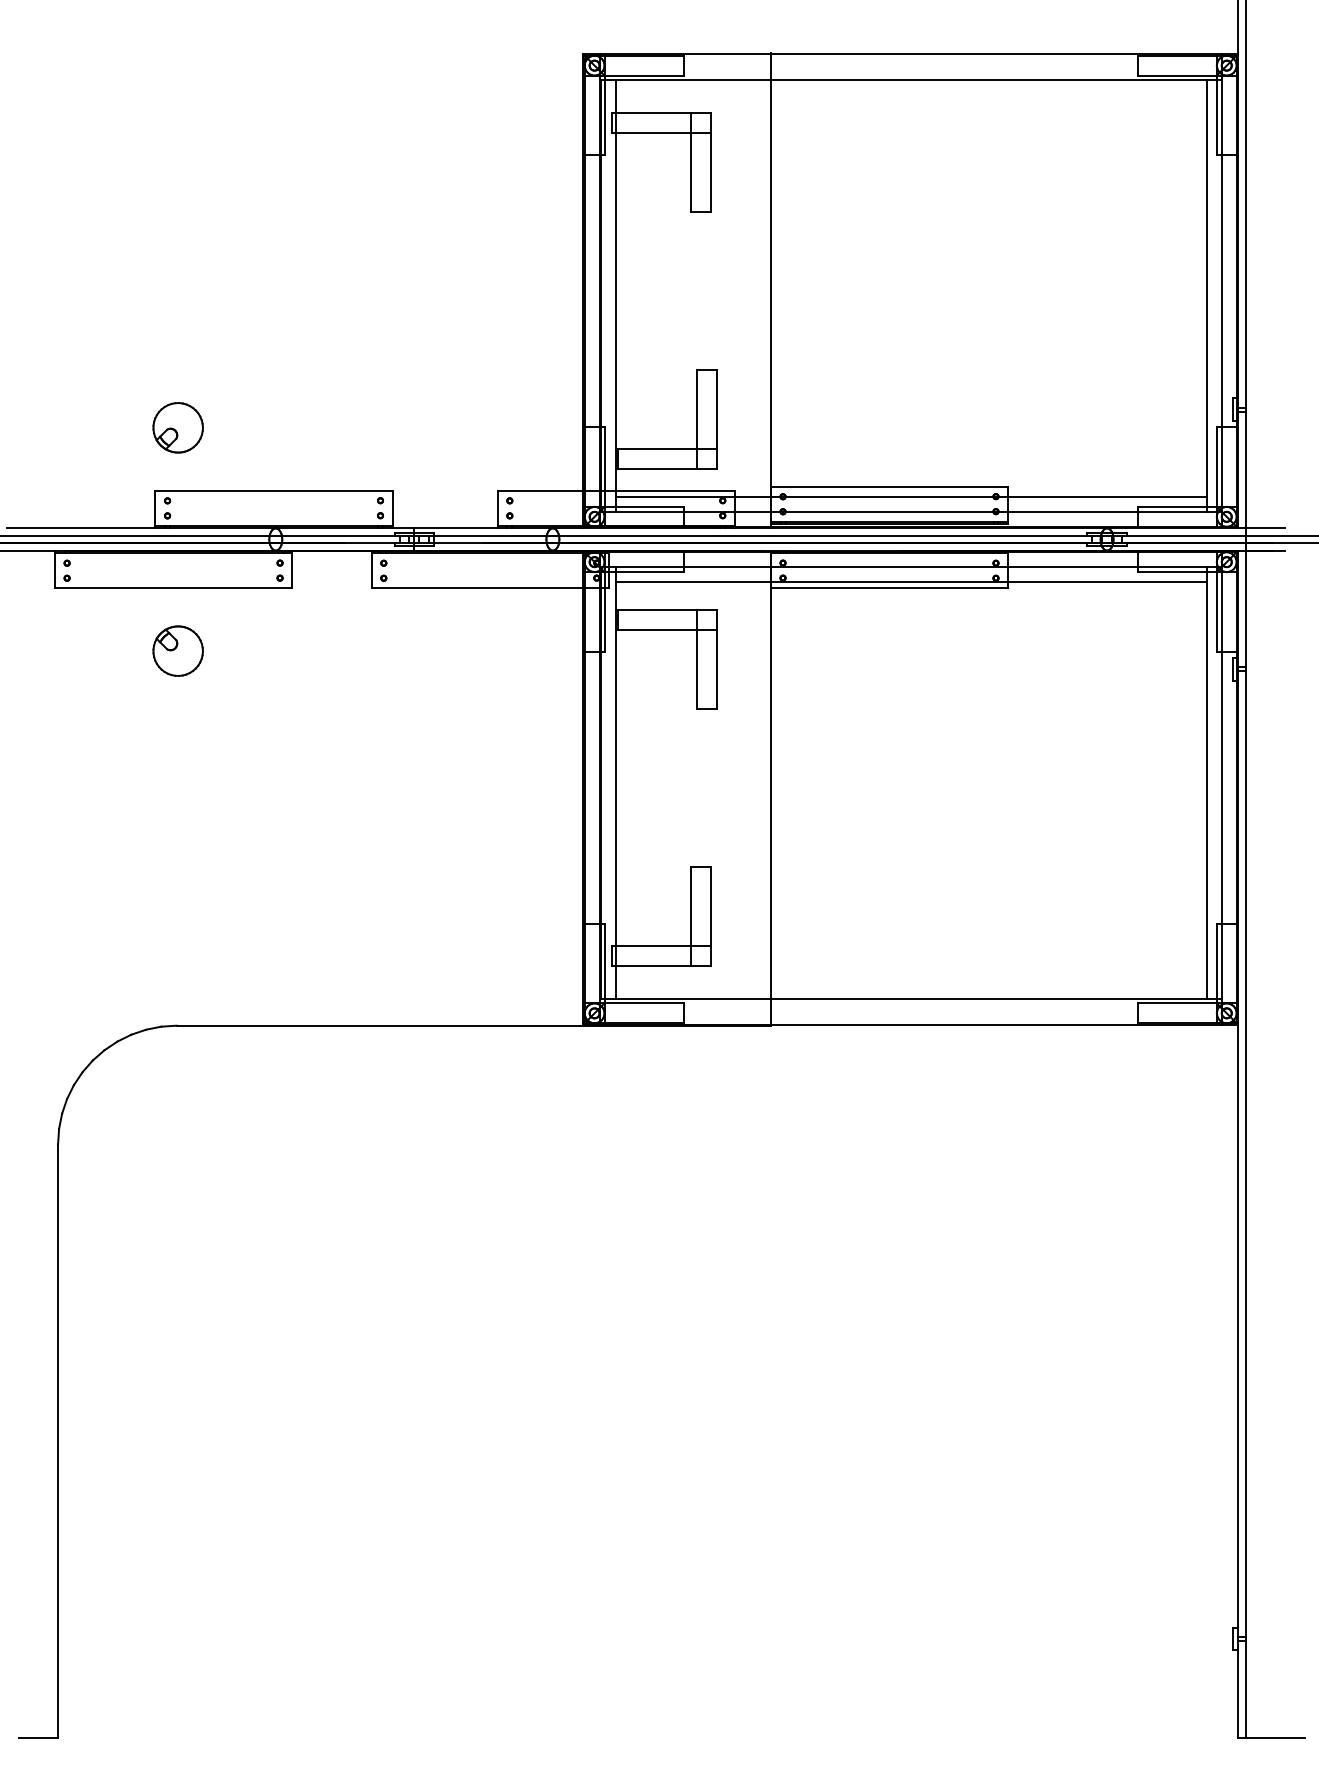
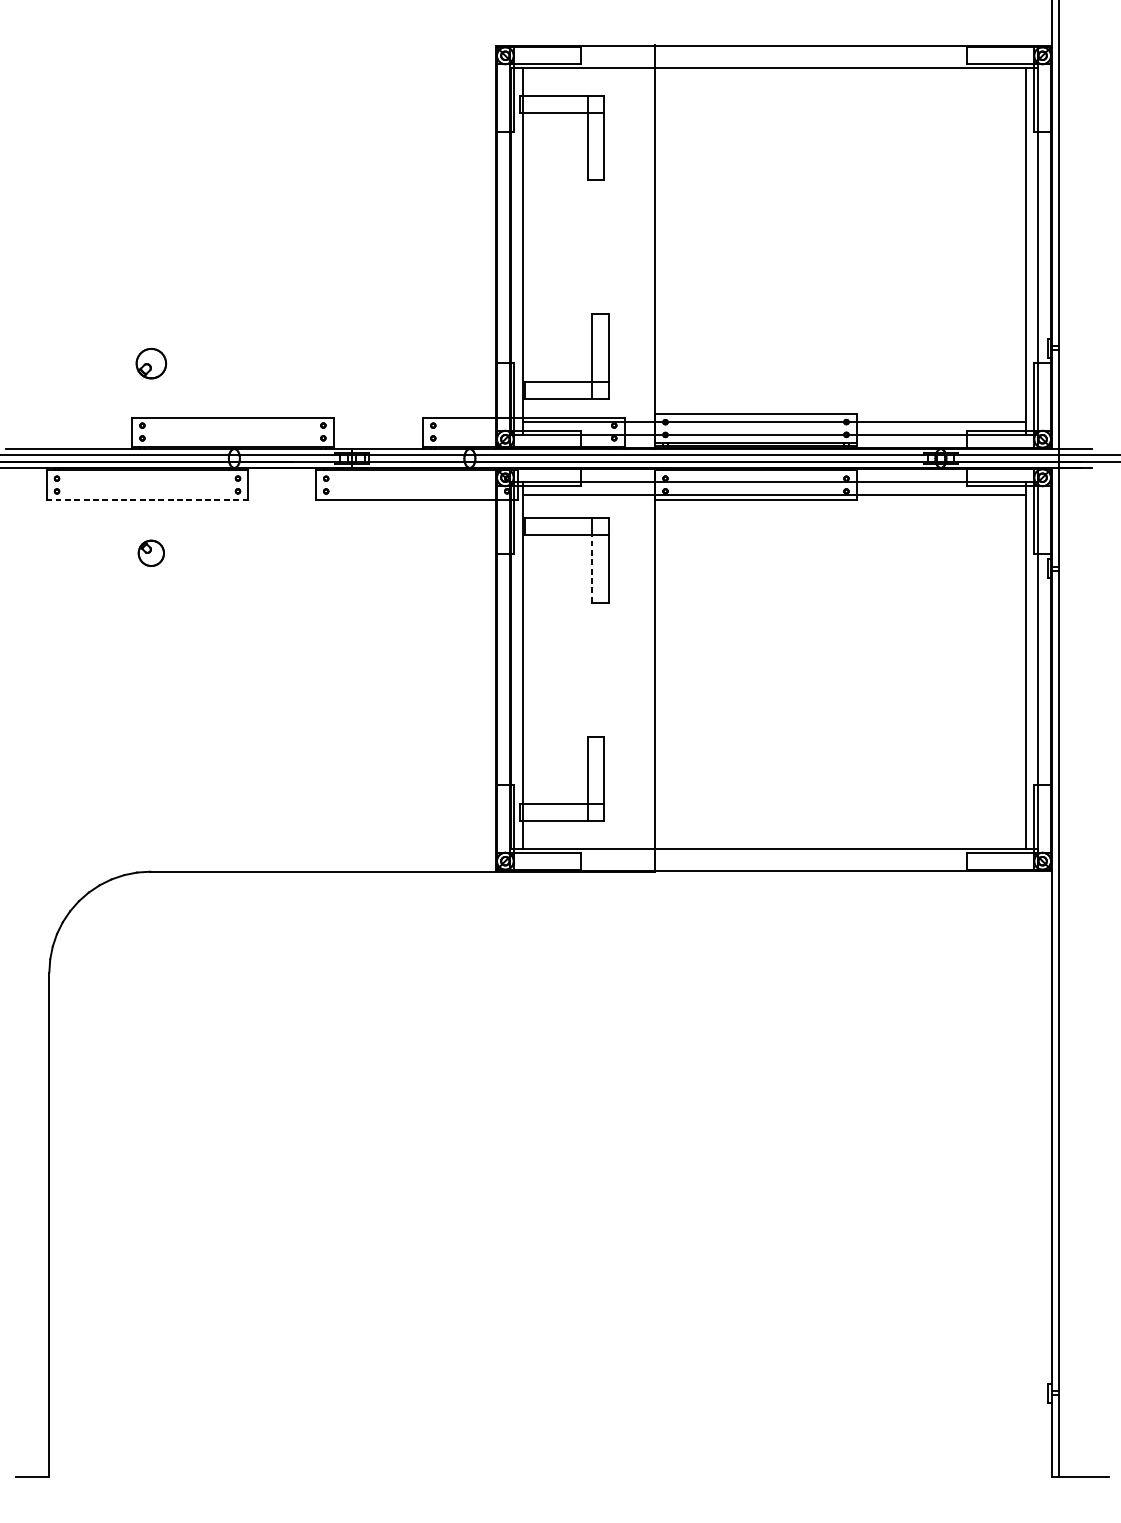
part: (177, 427) -> (150, 363), size x0.7
line: (173, 587) -> (147, 499), solid -> dashed
part: (177, 650) -> (150, 552), size x0.6
line: (696, 669) -> (591, 568), solid -> dashed

